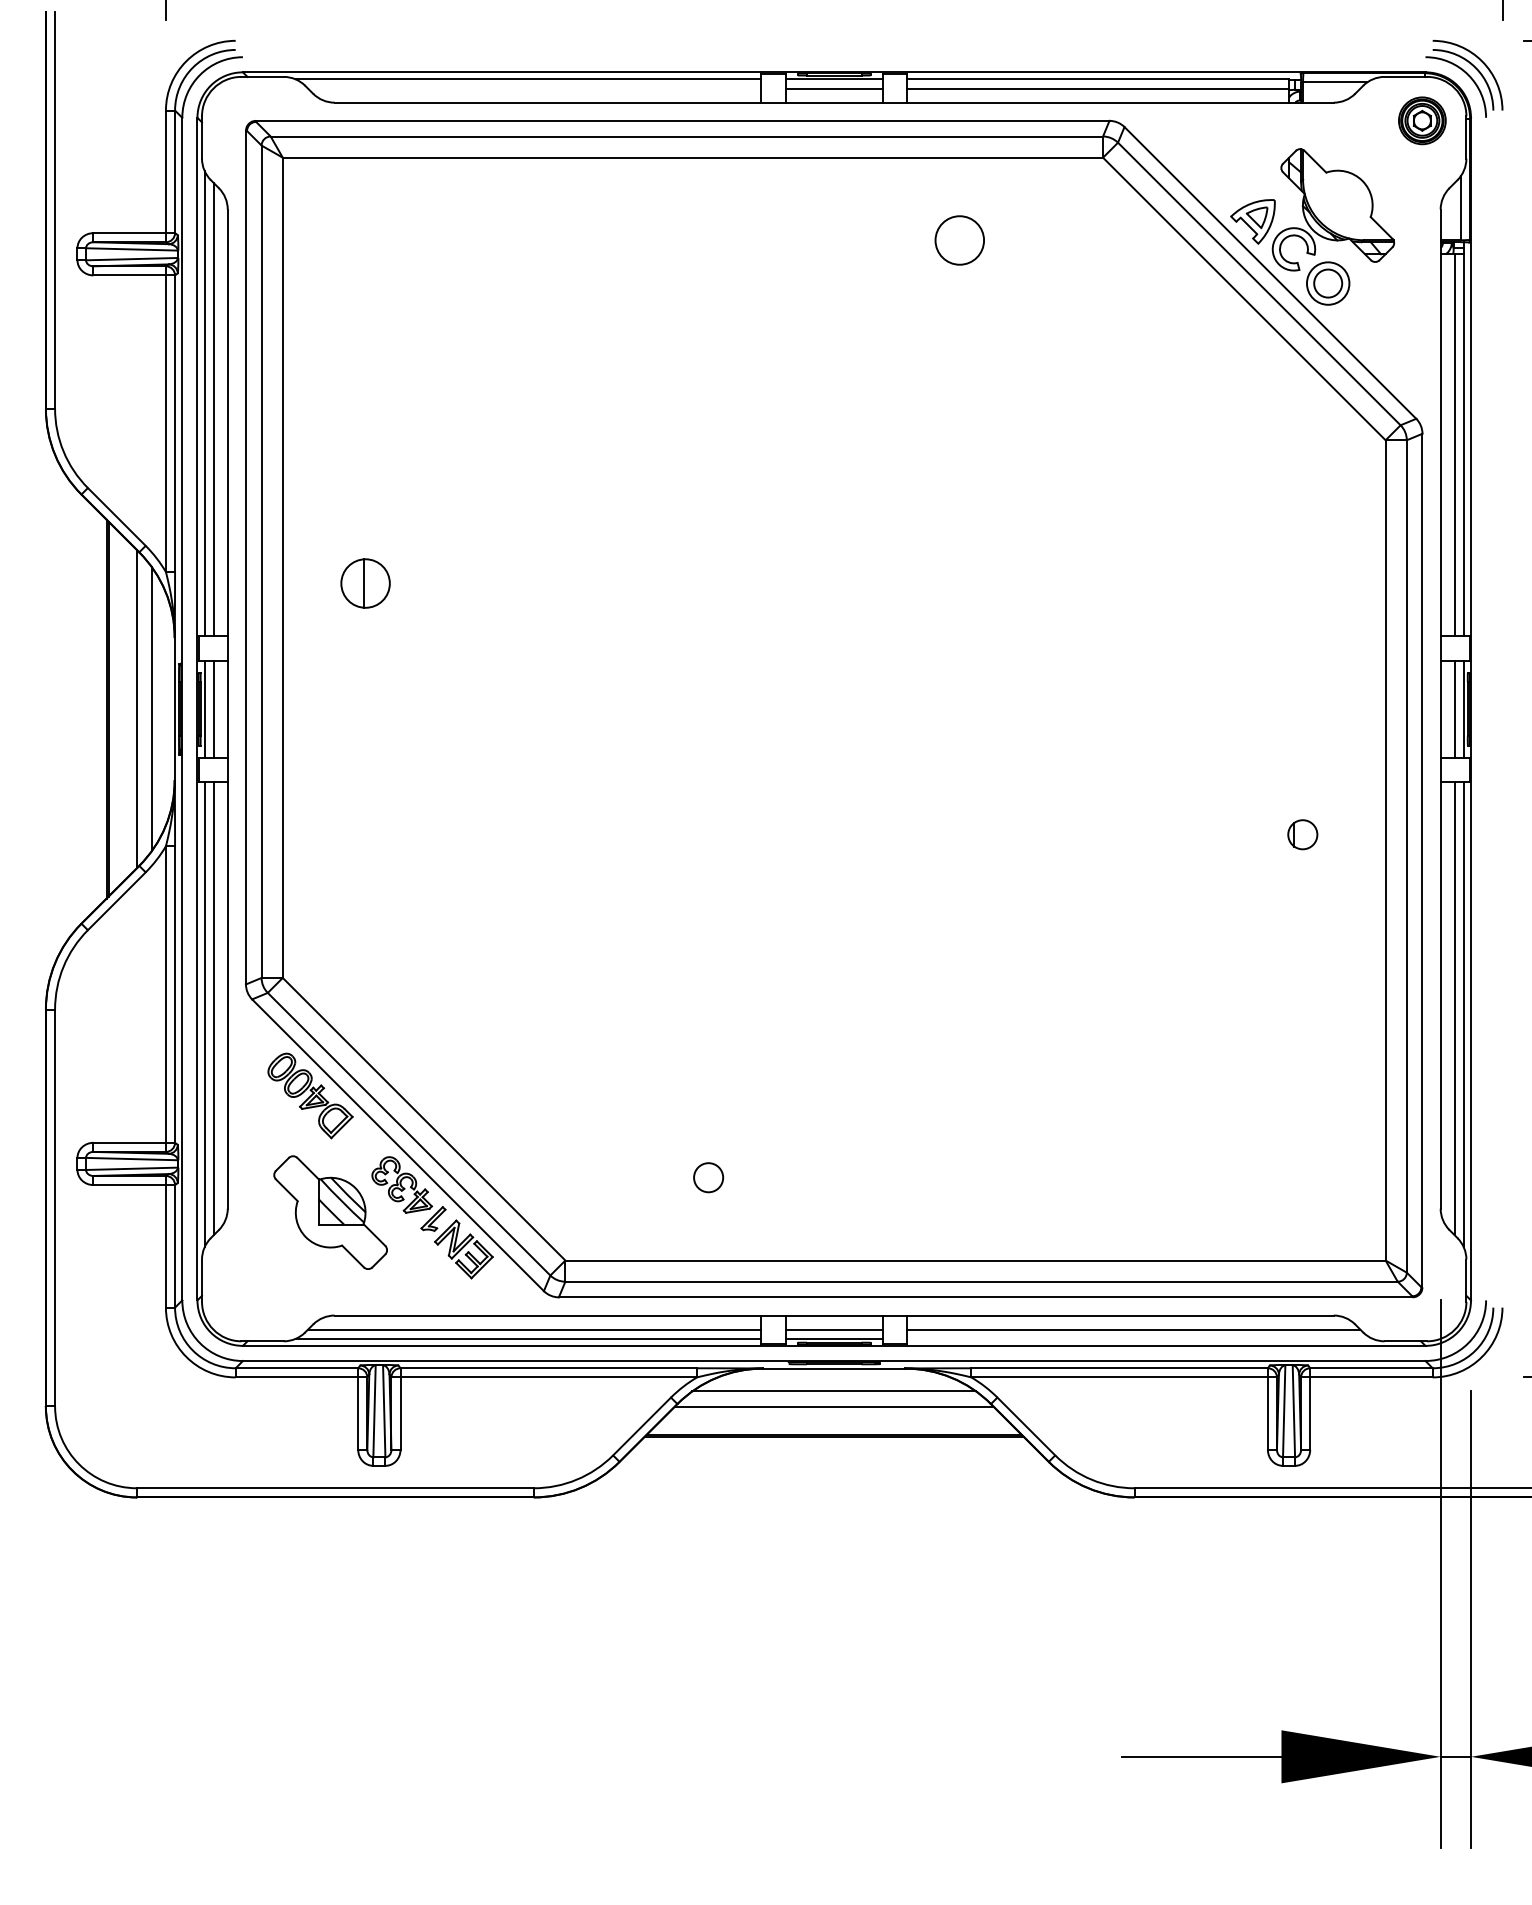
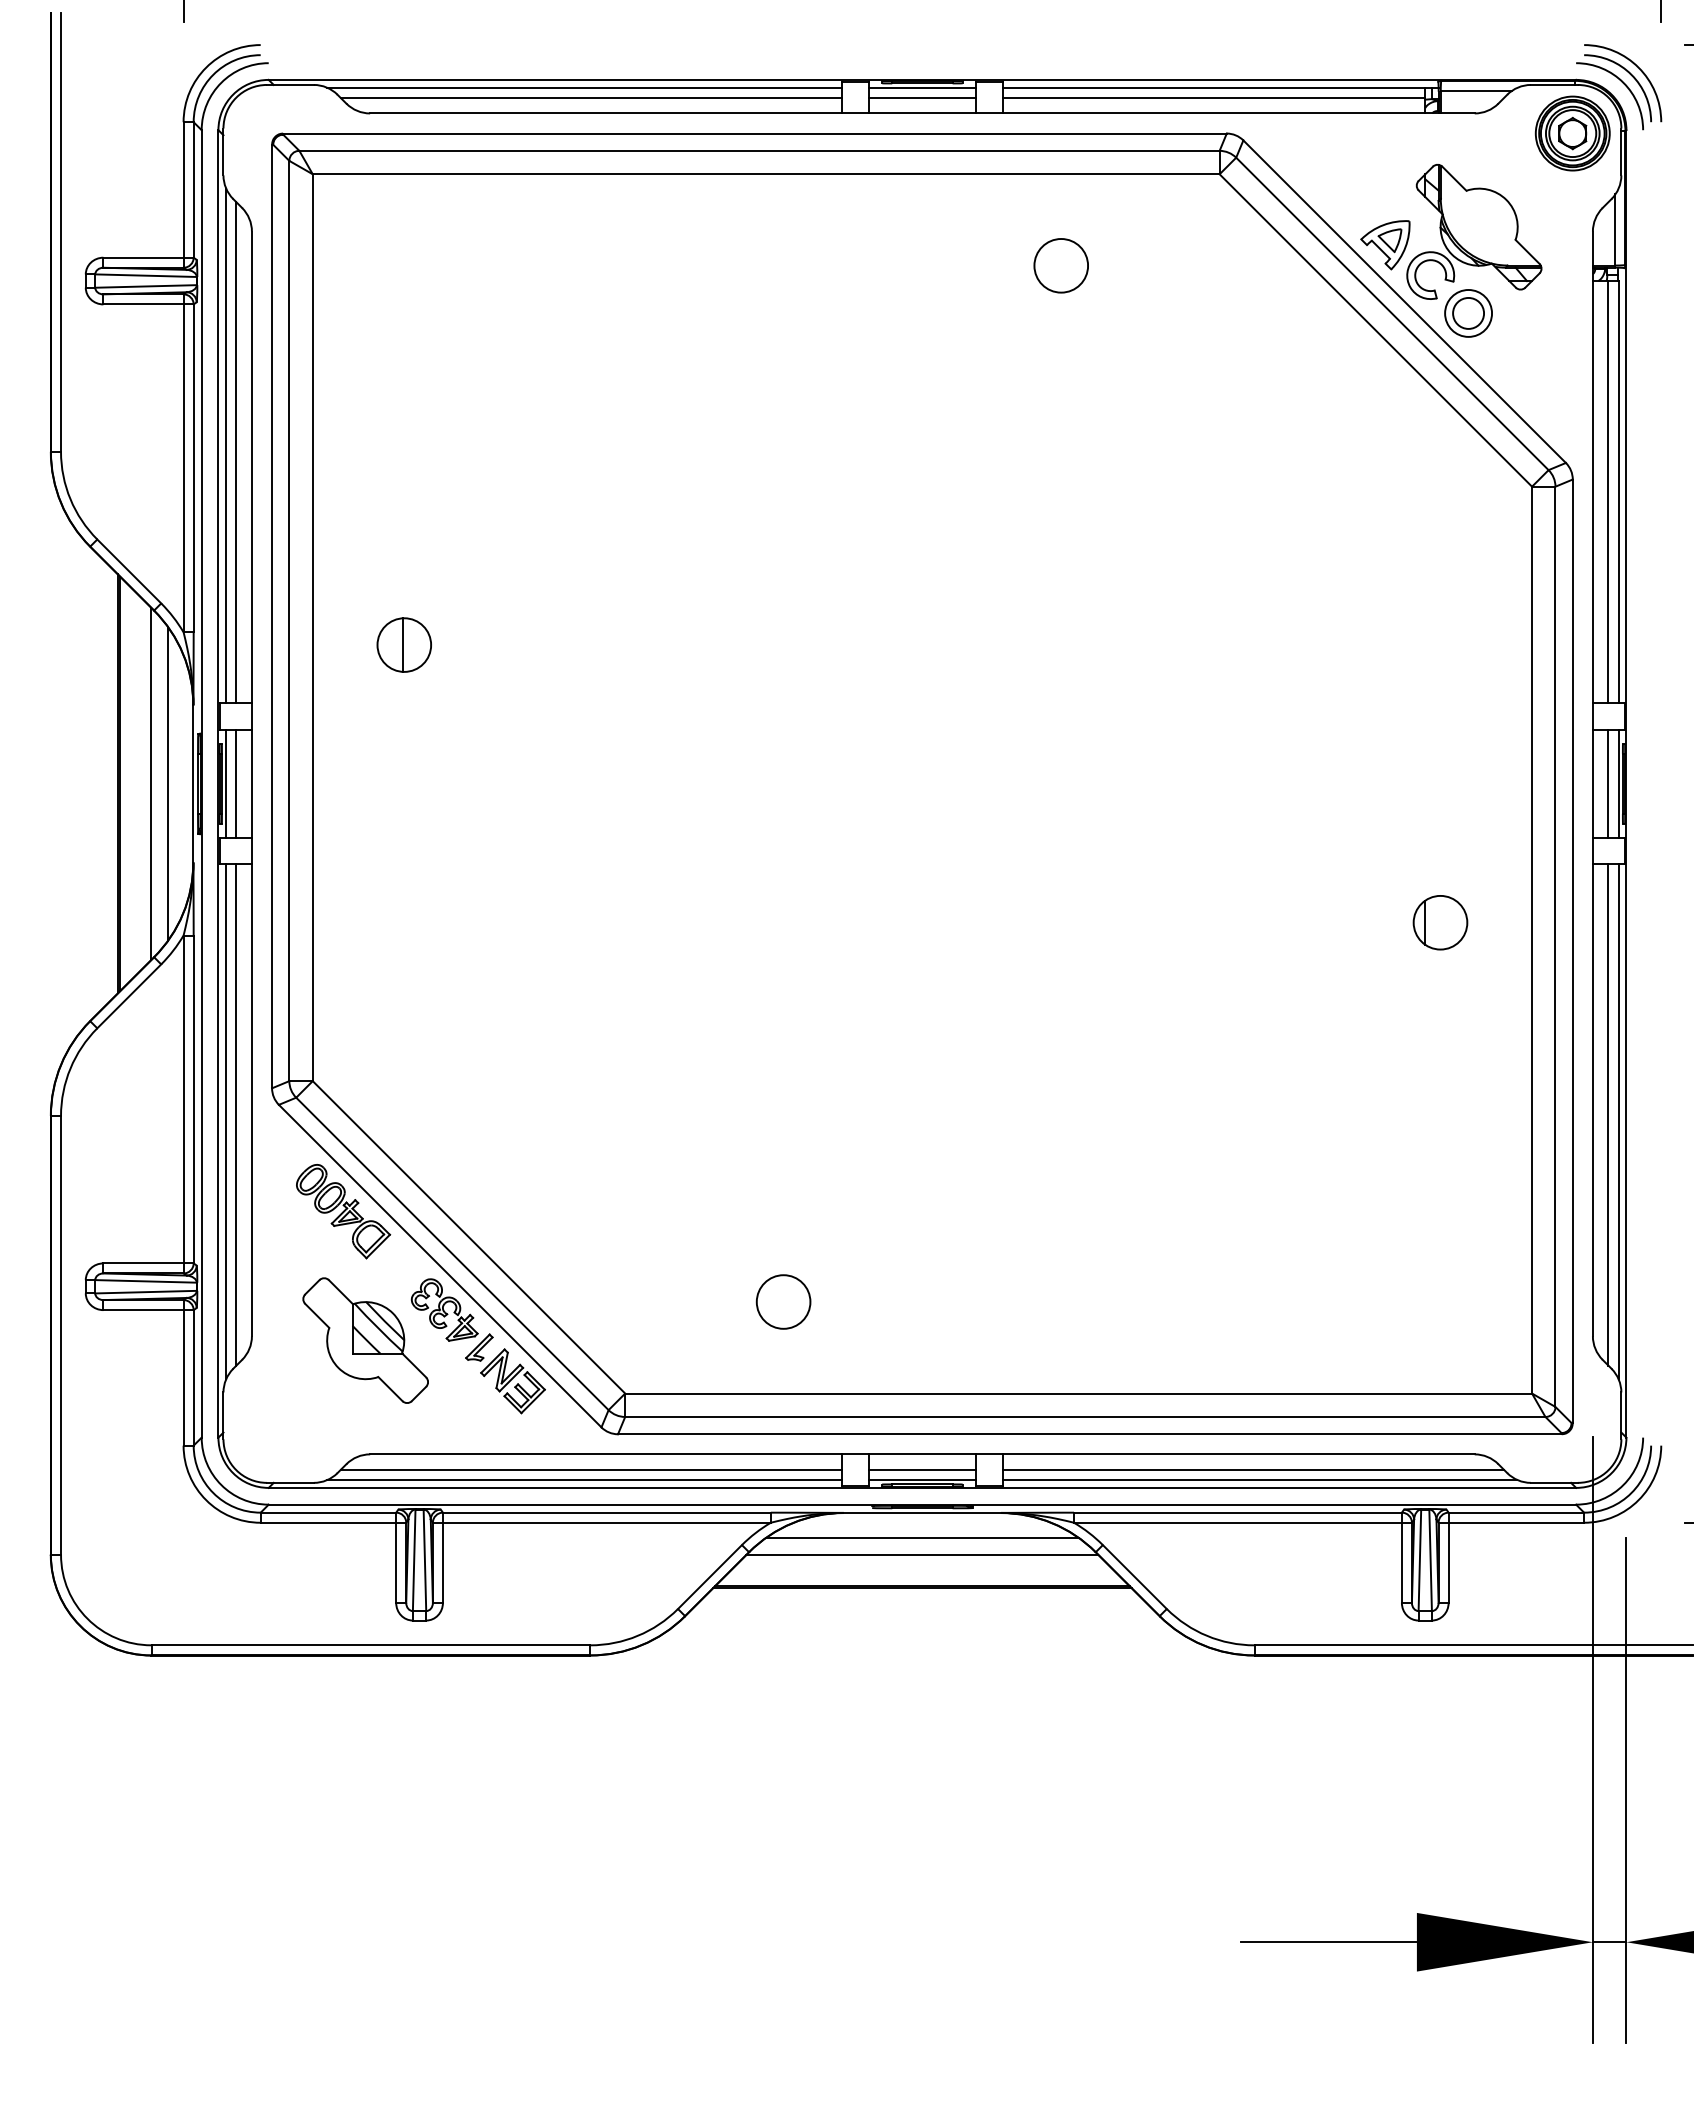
line: (533, 88) -> (590, 97), added
part: (1422, 120) -> (1572, 133), size x1.43
part: (1302, 834) -> (1440, 922), size x1.67
circle: (708, 1177) -> (783, 1301), size x1.67
line: (1139, 1339) -> (1259, 1480), added

